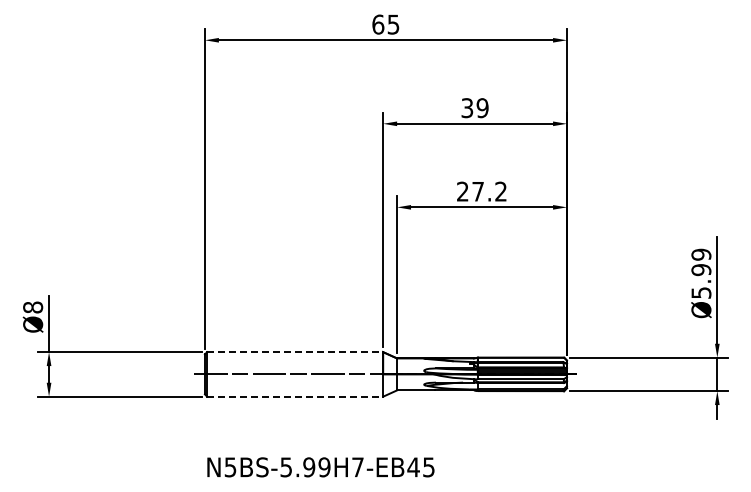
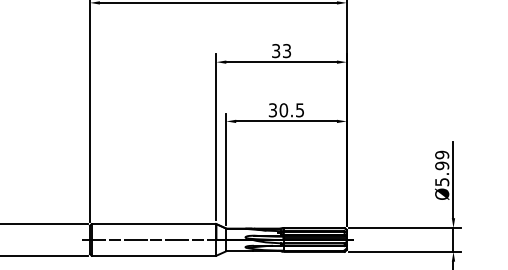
text: (482, 107) -> (286, 50), 39 -> 33
text: (481, 191) -> (286, 110), 27.2 -> 30.5
line: (295, 352) -> (154, 224), dashed -> solid
line: (295, 396) -> (154, 255), dashed -> solid

